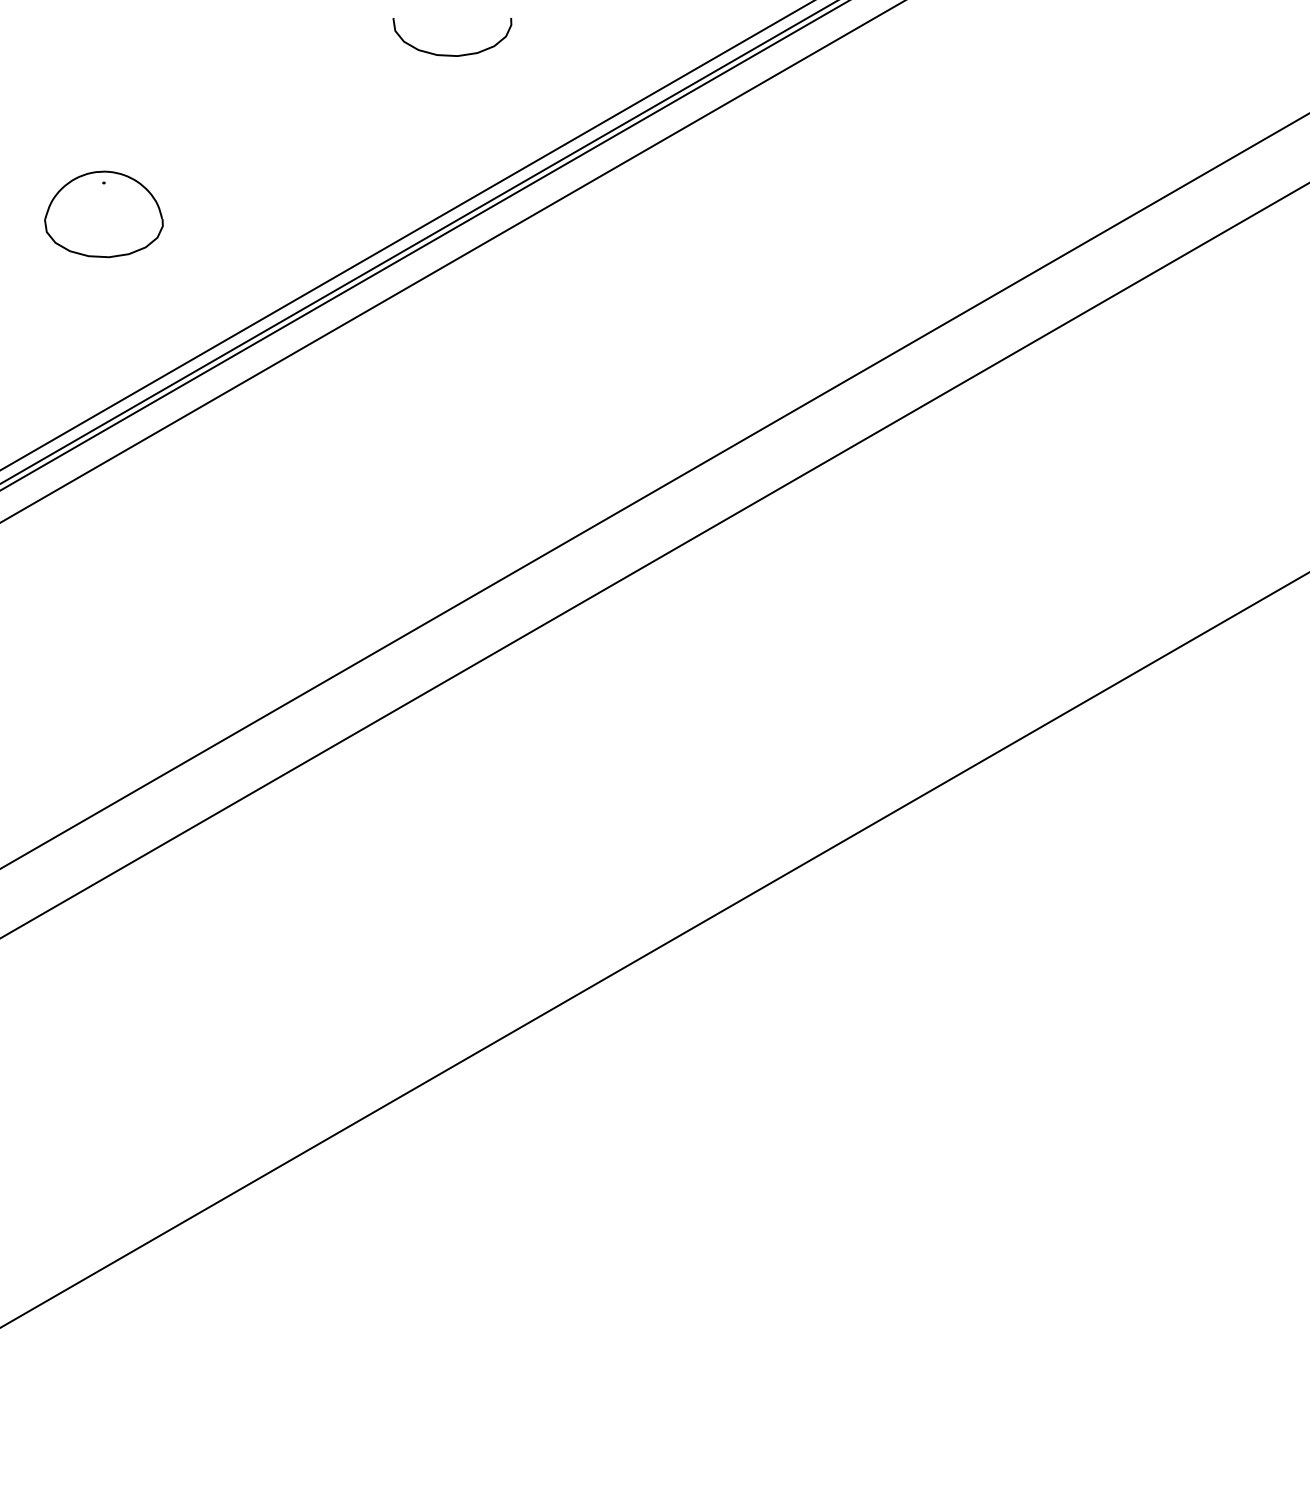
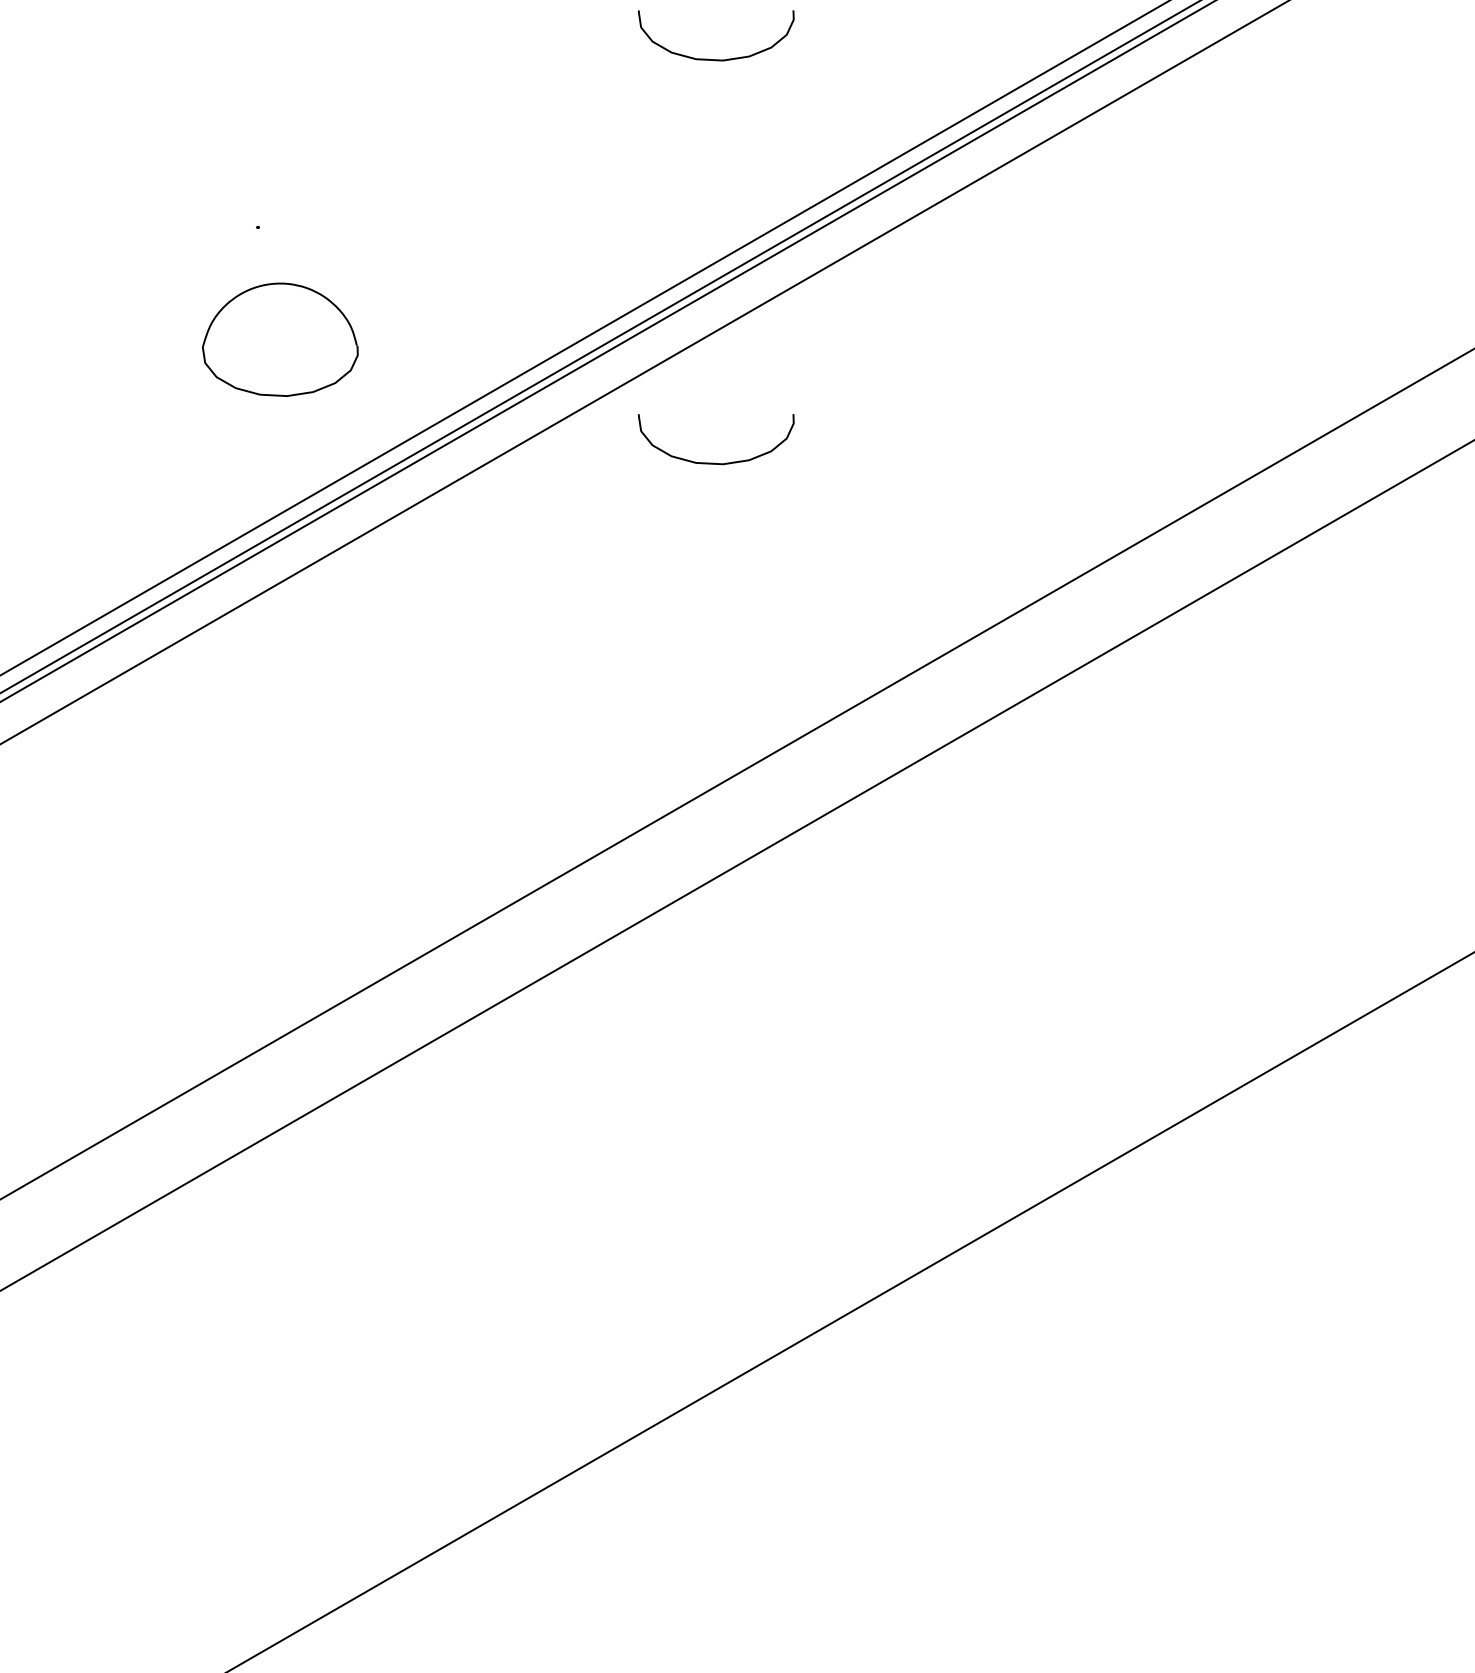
part: (103, 214) -> (279, 339), moved
curve: (452, 361) -> (716, 462), added

